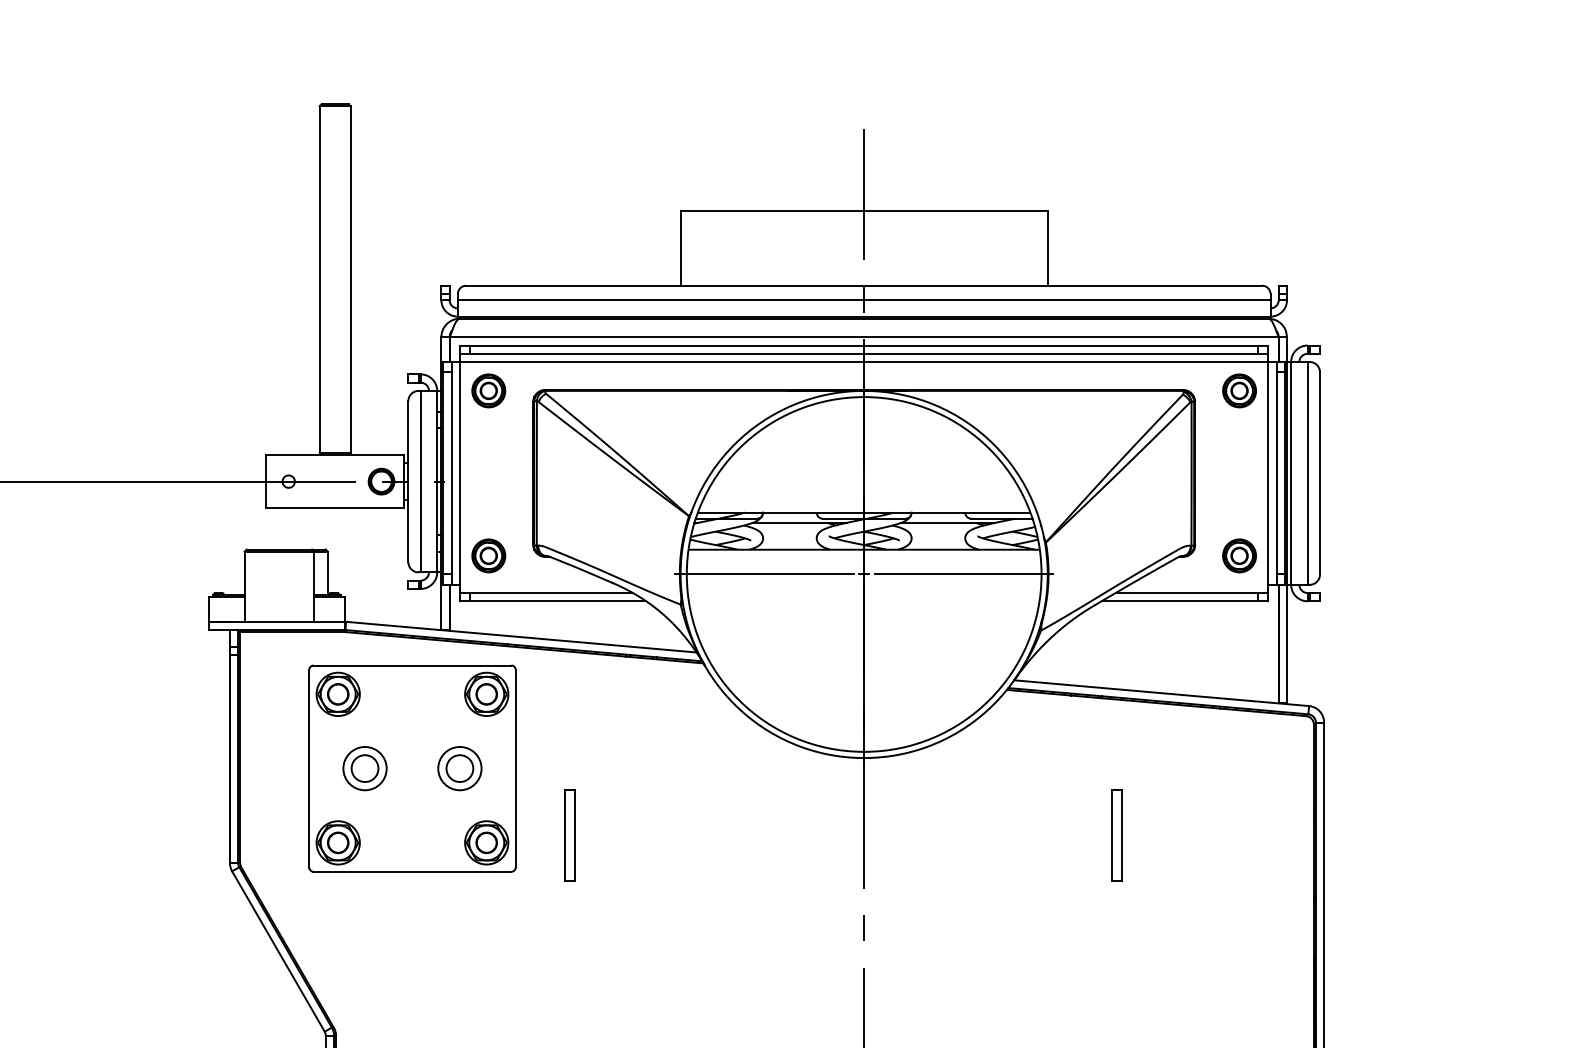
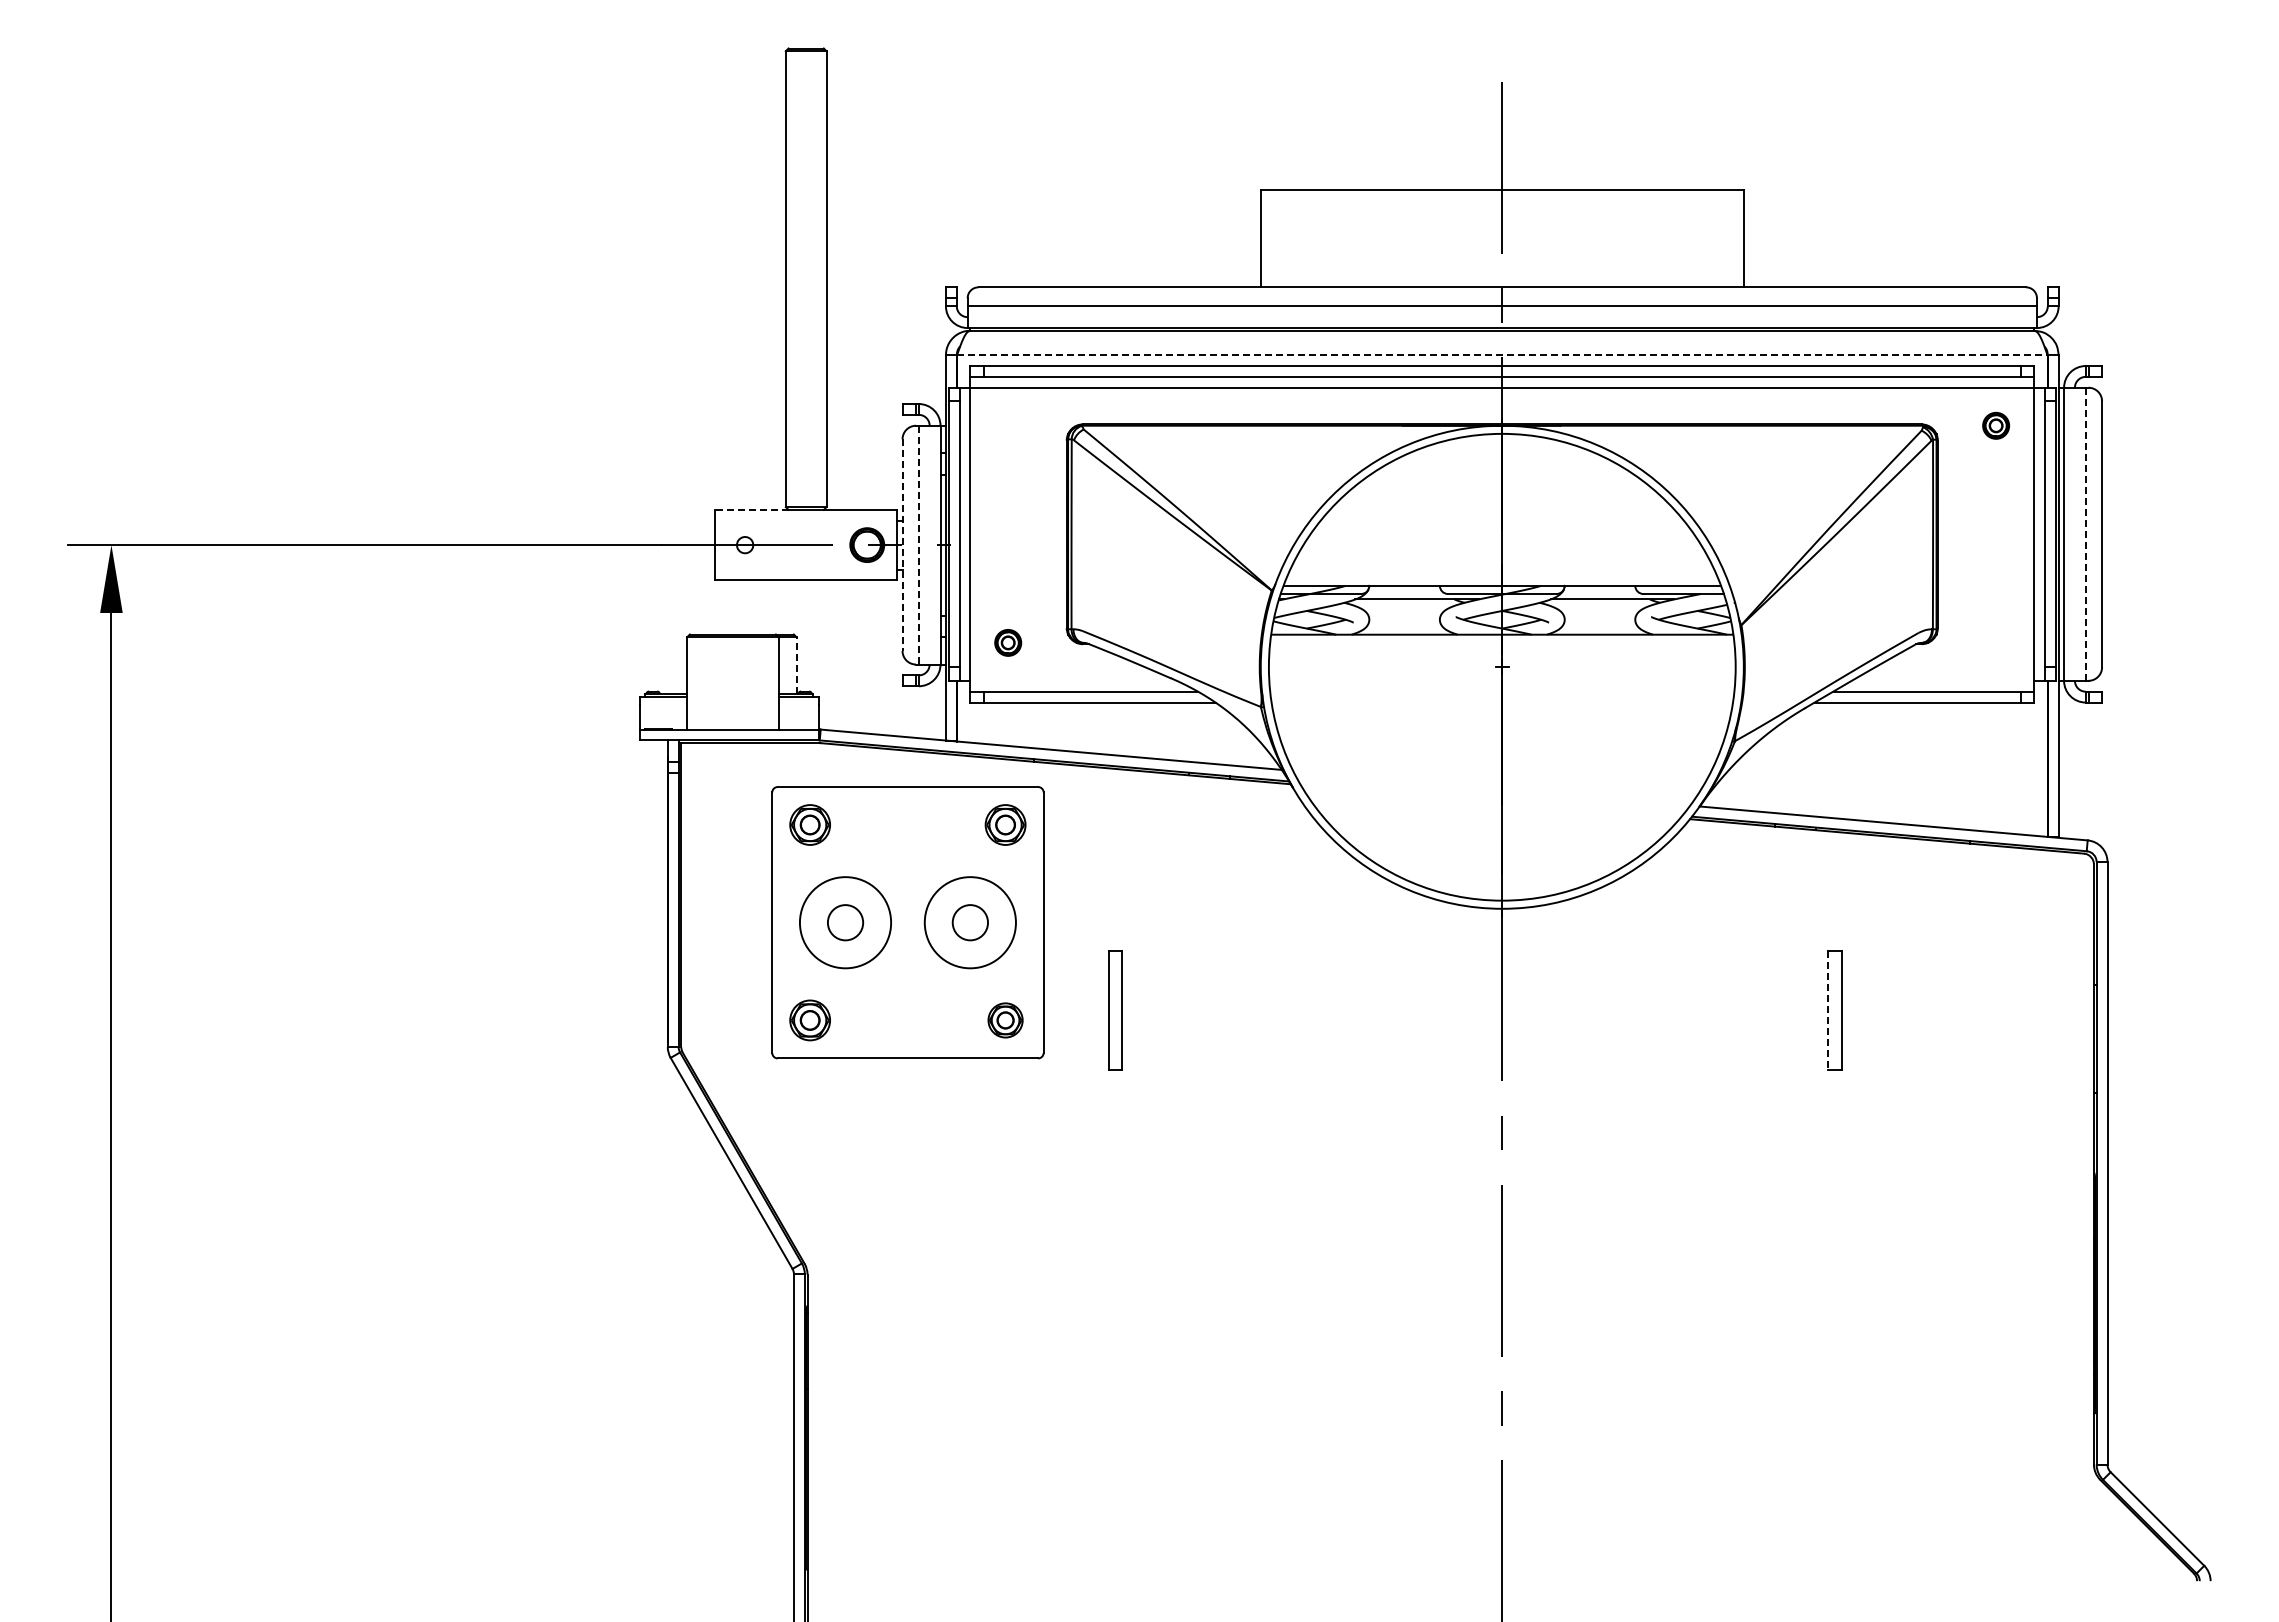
line: (864, 337) -> (1502, 355), solid -> dashed
part: (488, 390) -> (1007, 425), removed
part: (1239, 390) -> (1995, 425), size x0.6
line: (293, 454) -> (751, 509), solid -> dashed
line: (1307, 473) -> (2085, 534), solid -> dashed
line: (408, 481) -> (902, 545), solid -> dashed
line: (420, 481) -> (918, 545), solid -> dashed
part: (488, 555) -> (1007, 642), size x0.6
part: (1239, 555) -> (1995, 642), removed
line: (327, 573) -> (796, 665), solid -> dashed
line: (764, 574) -> (1370, 667), removed
line: (963, 574) -> (1632, 667), removed
part: (337, 693) -> (809, 824), size x0.7
part: (486, 693) -> (1005, 824), size x0.7
circle: (365, 768) -> (845, 922), size x1.6
circle: (459, 768) -> (969, 922), size x1.6
line: (1111, 835) -> (1827, 1010), solid -> dashed
part: (337, 842) -> (809, 1020), size x0.7
part: (486, 842) -> (1005, 1020), size x0.6

